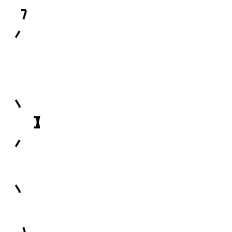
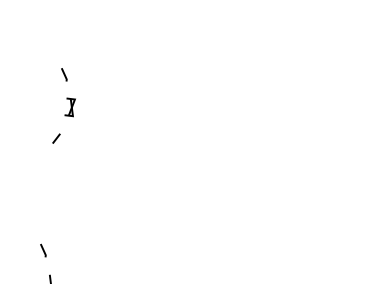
part: (36, 122) -> (69, 107), moved
line: (17, 188) -> (42, 250), moved

